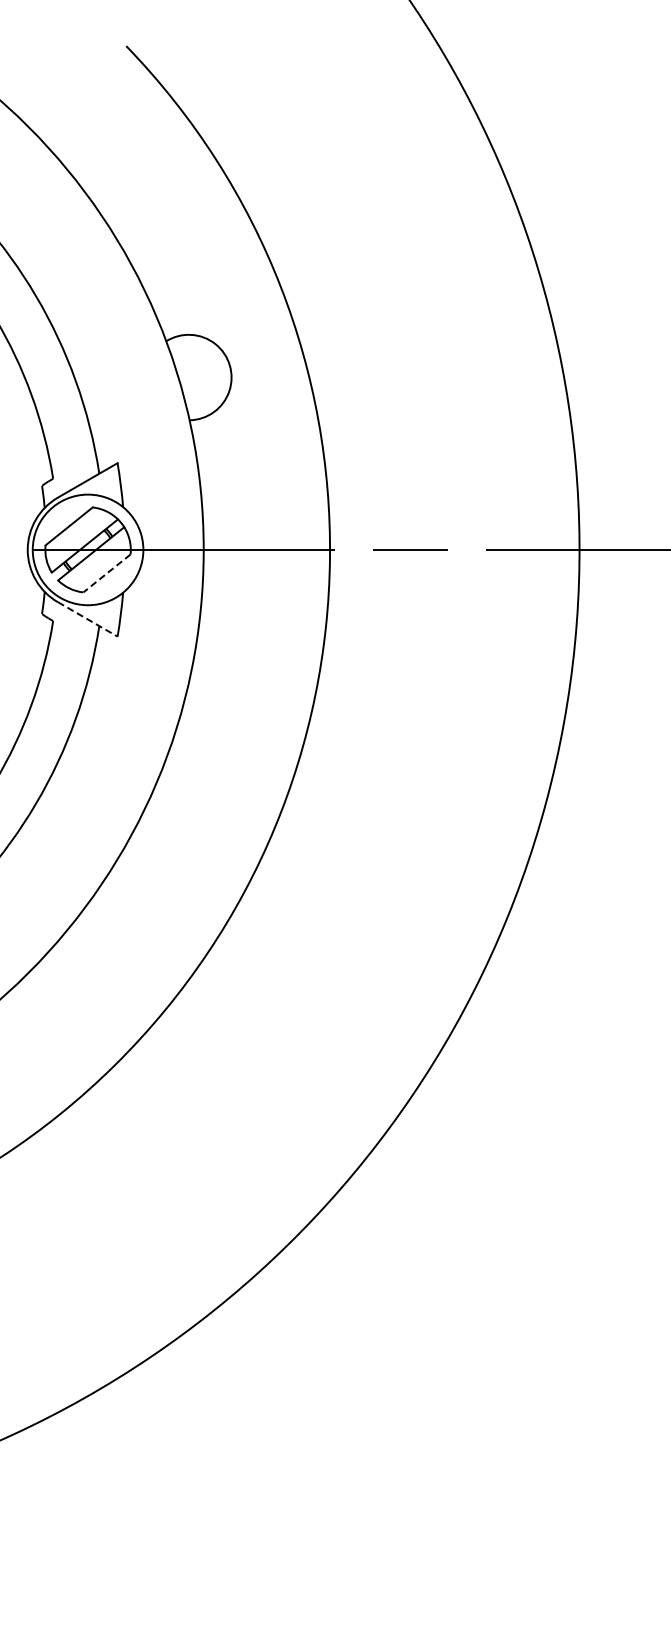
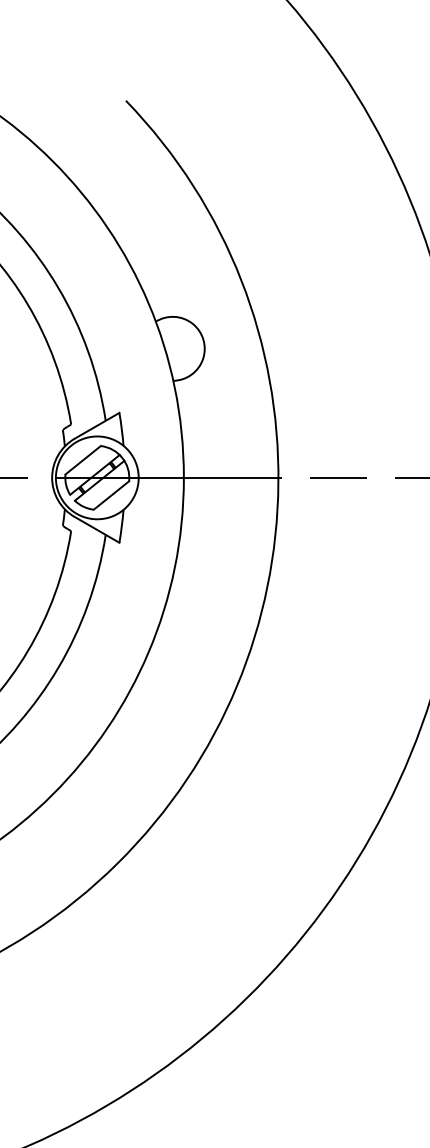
line: (106, 573) -> (111, 495), dashed -> solid
line: (88, 619) -> (97, 529), dashed -> solid

